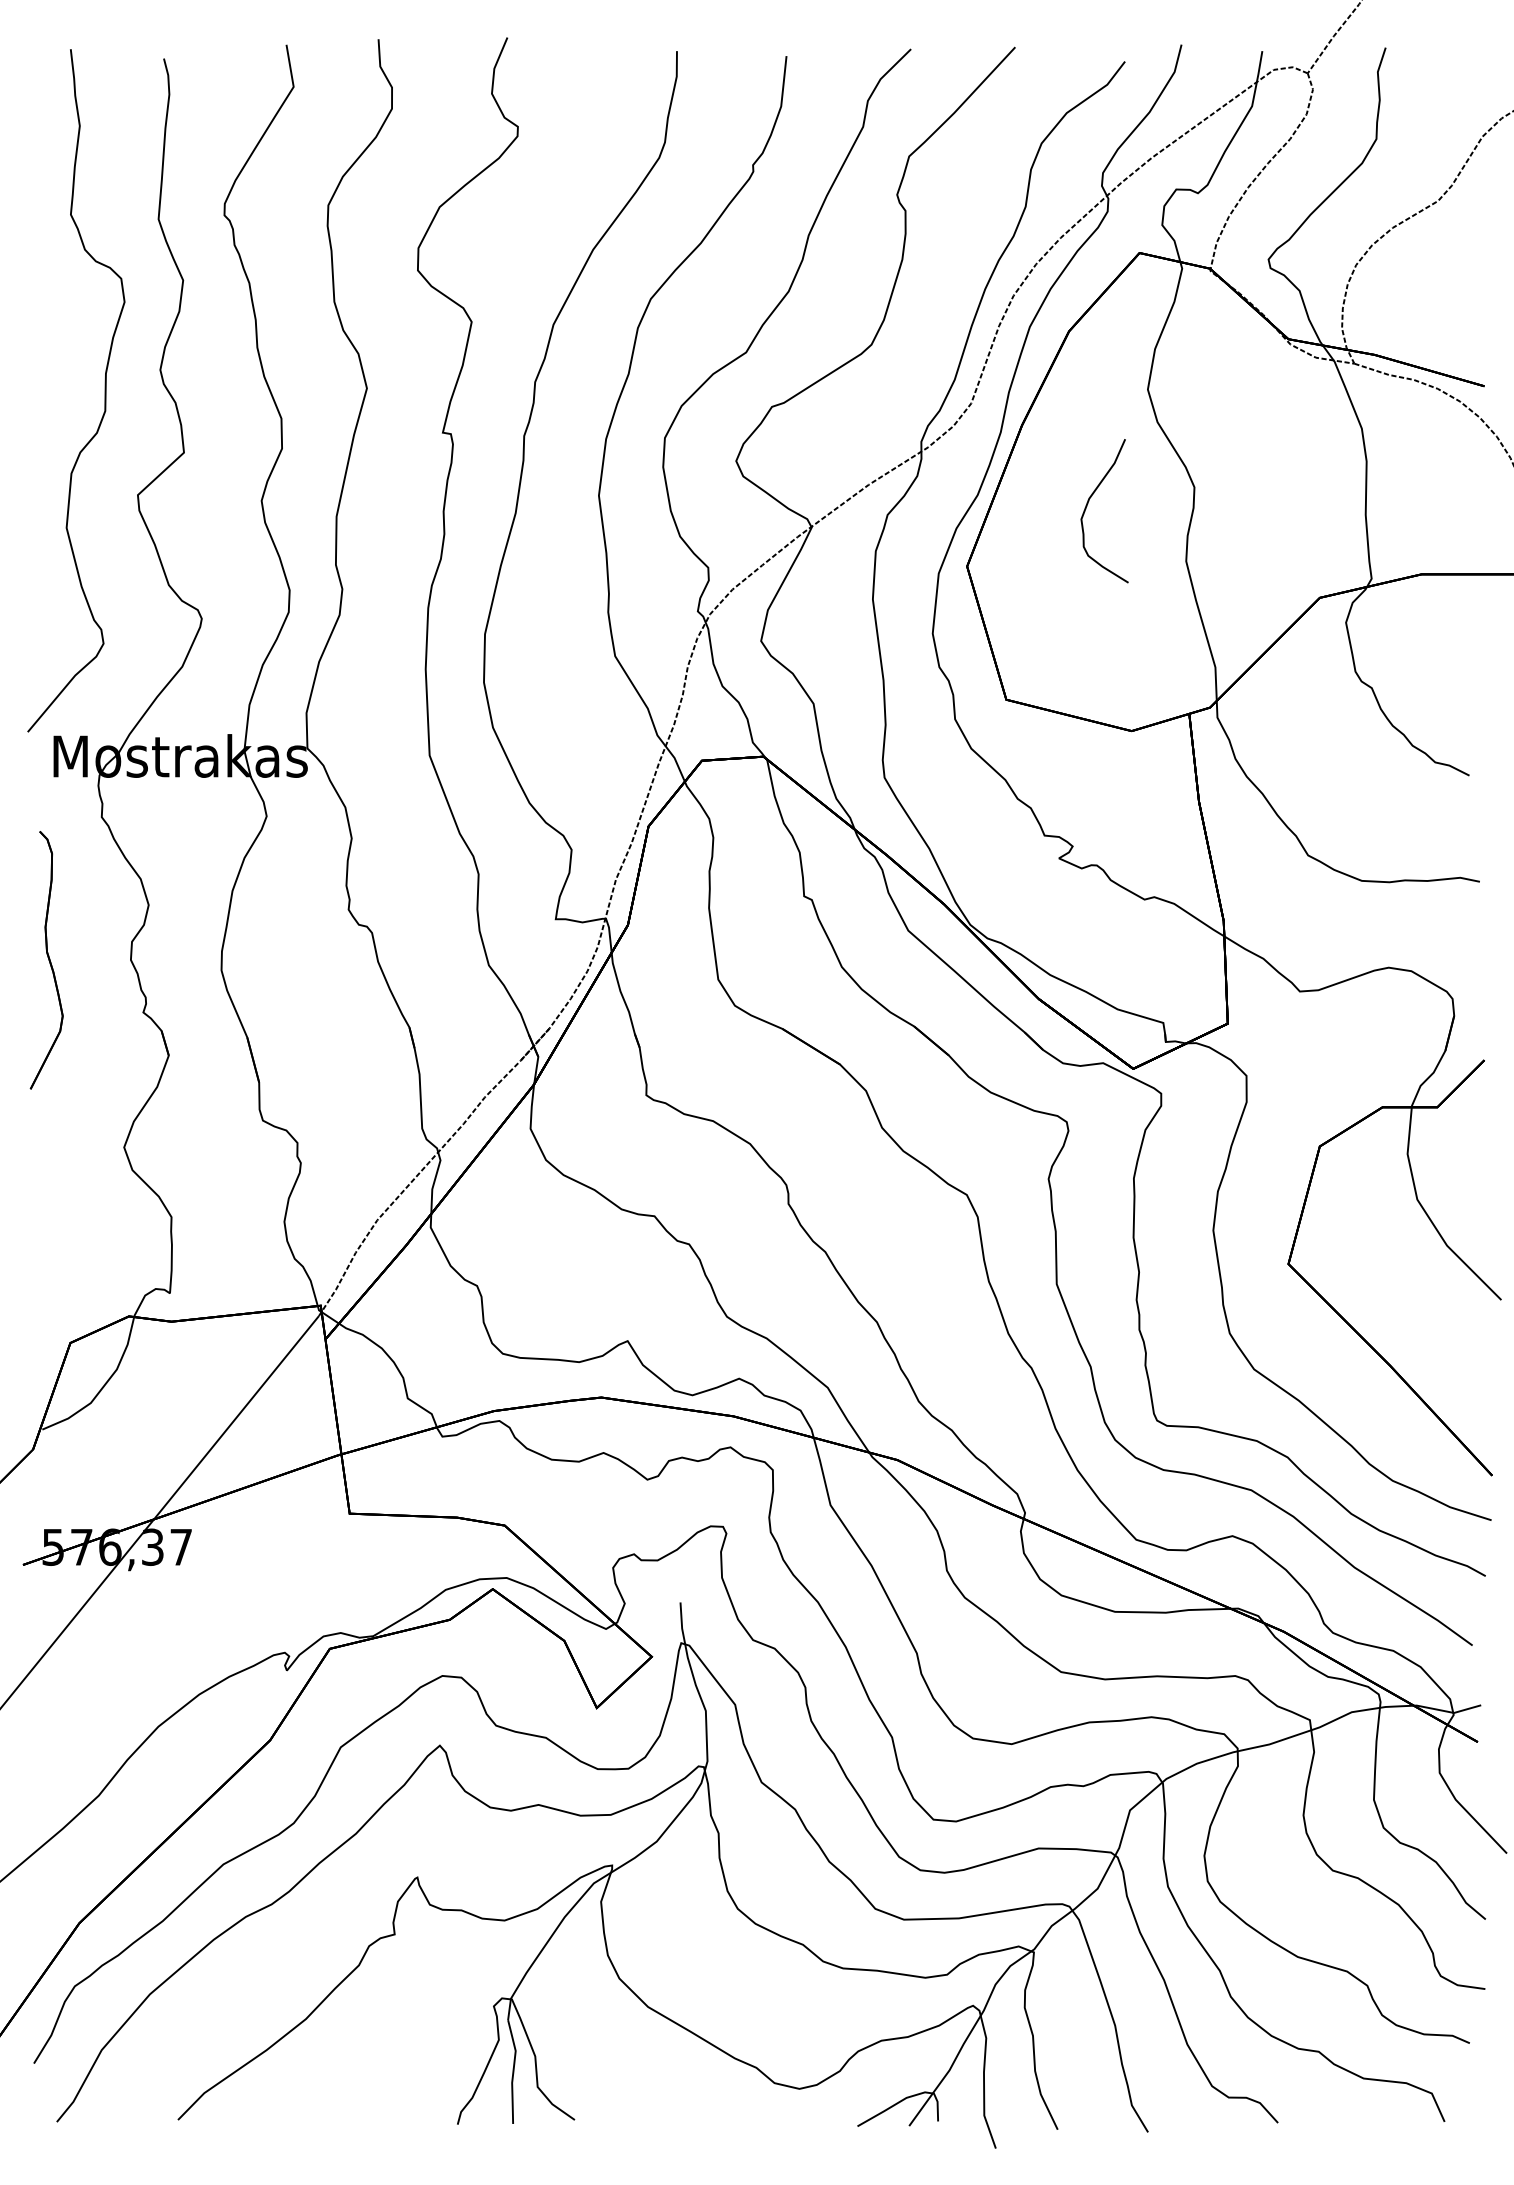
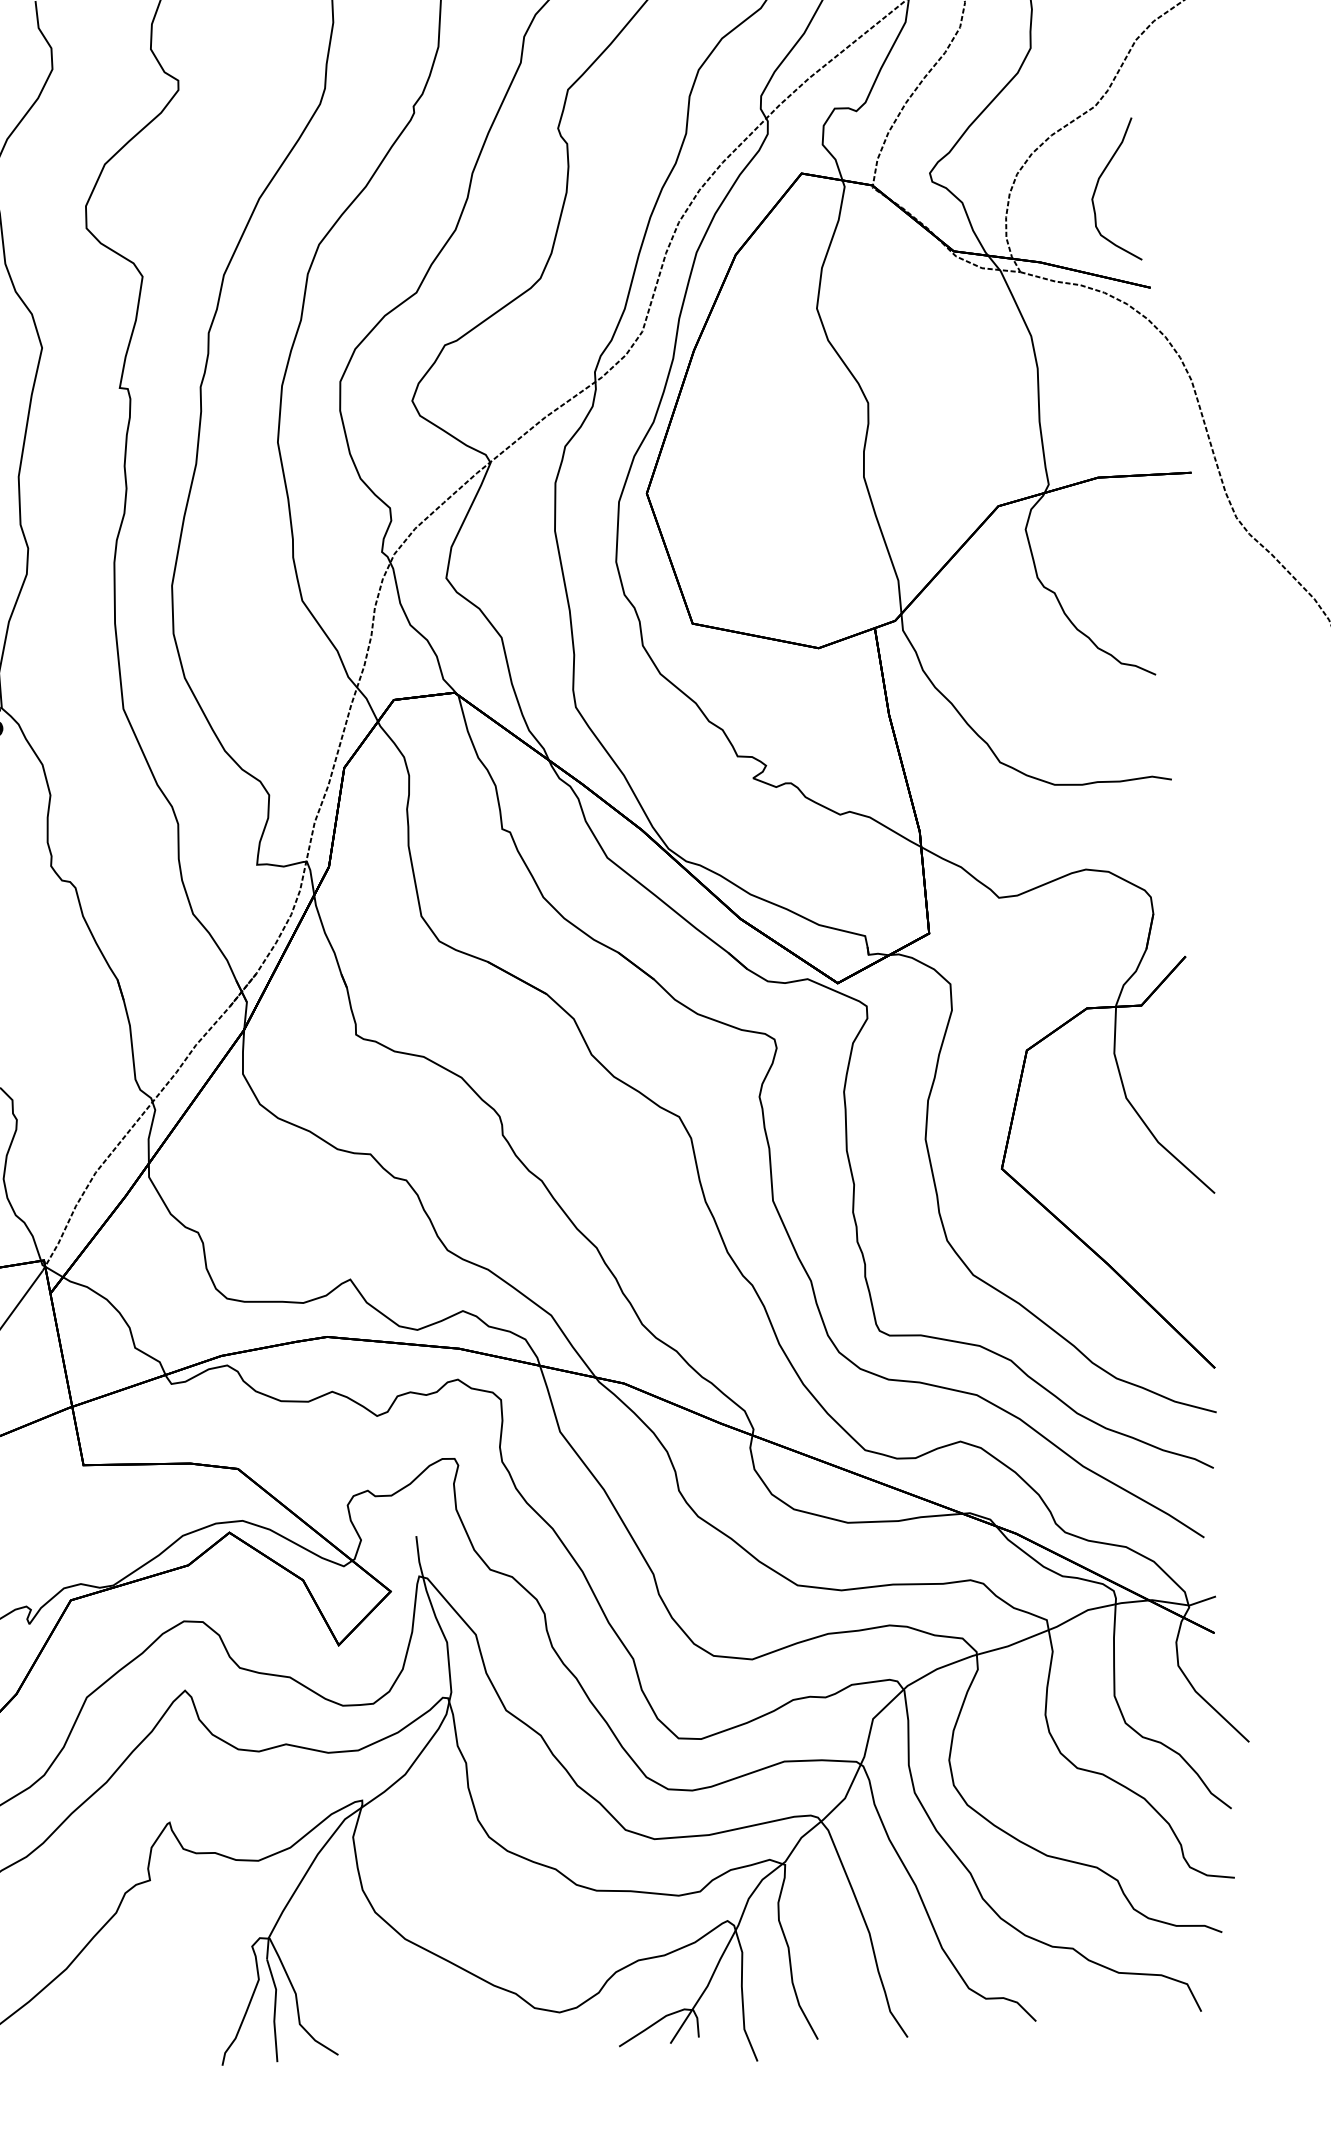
part: (1087, 506) -> (1097, 186), moved

